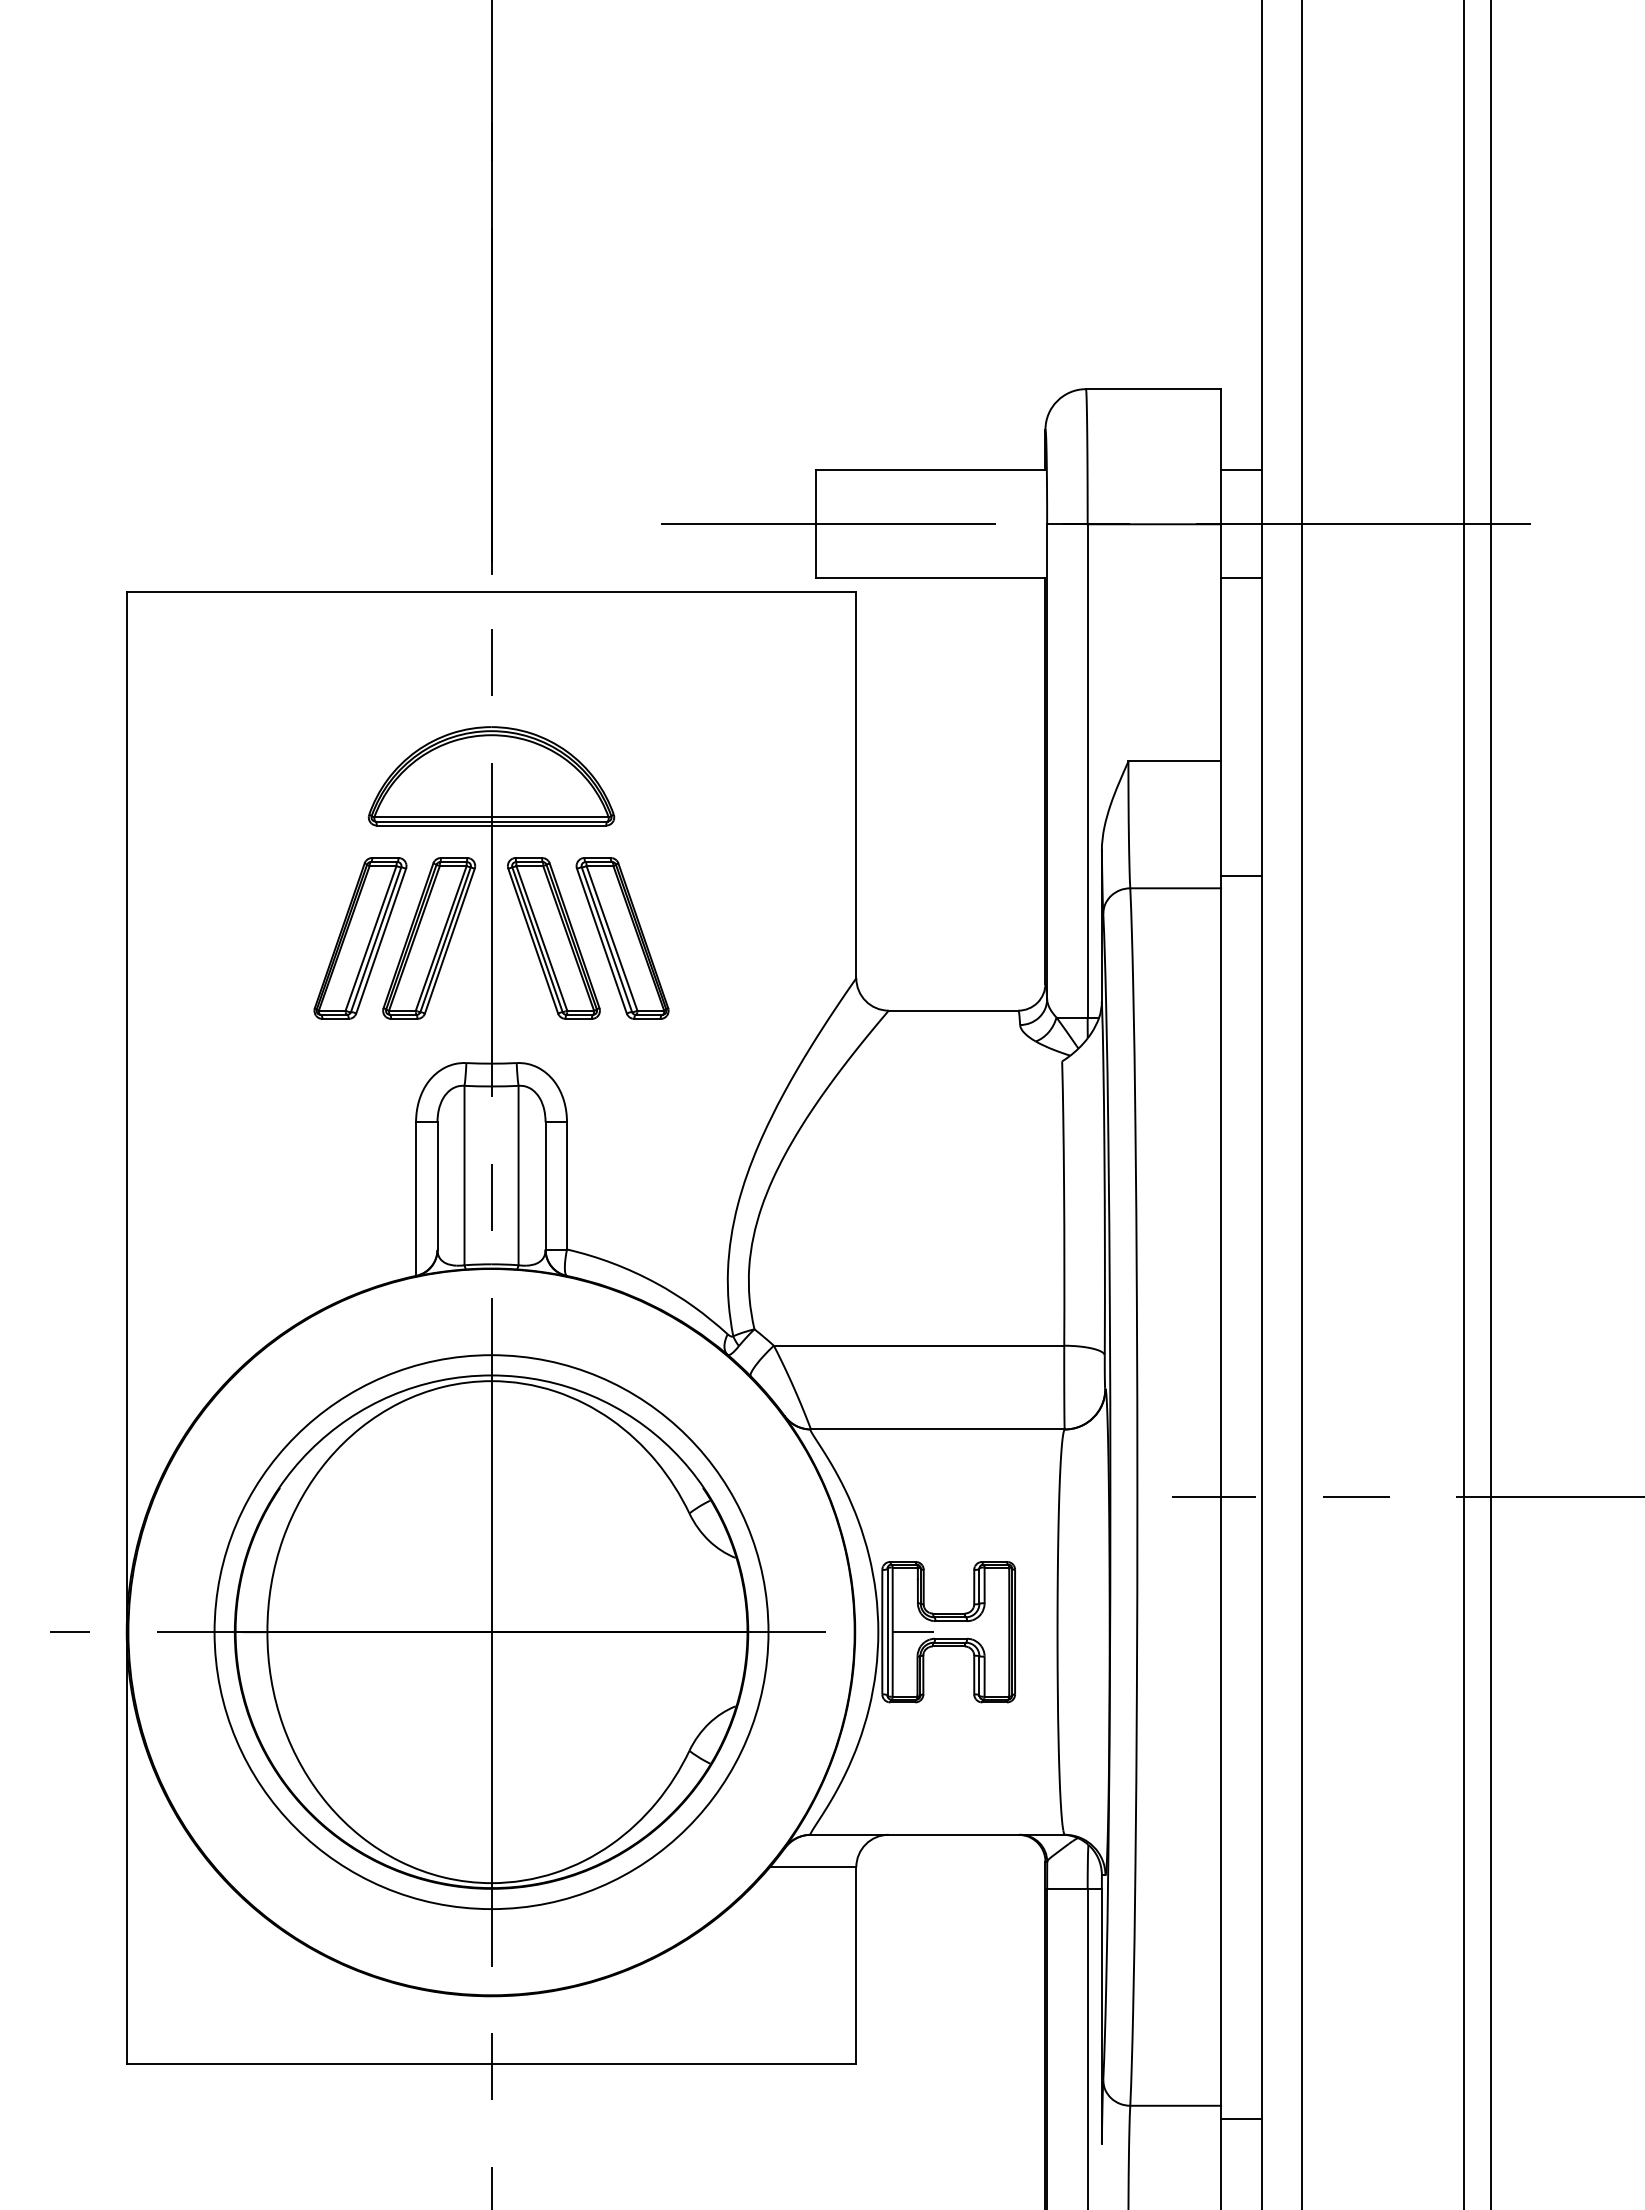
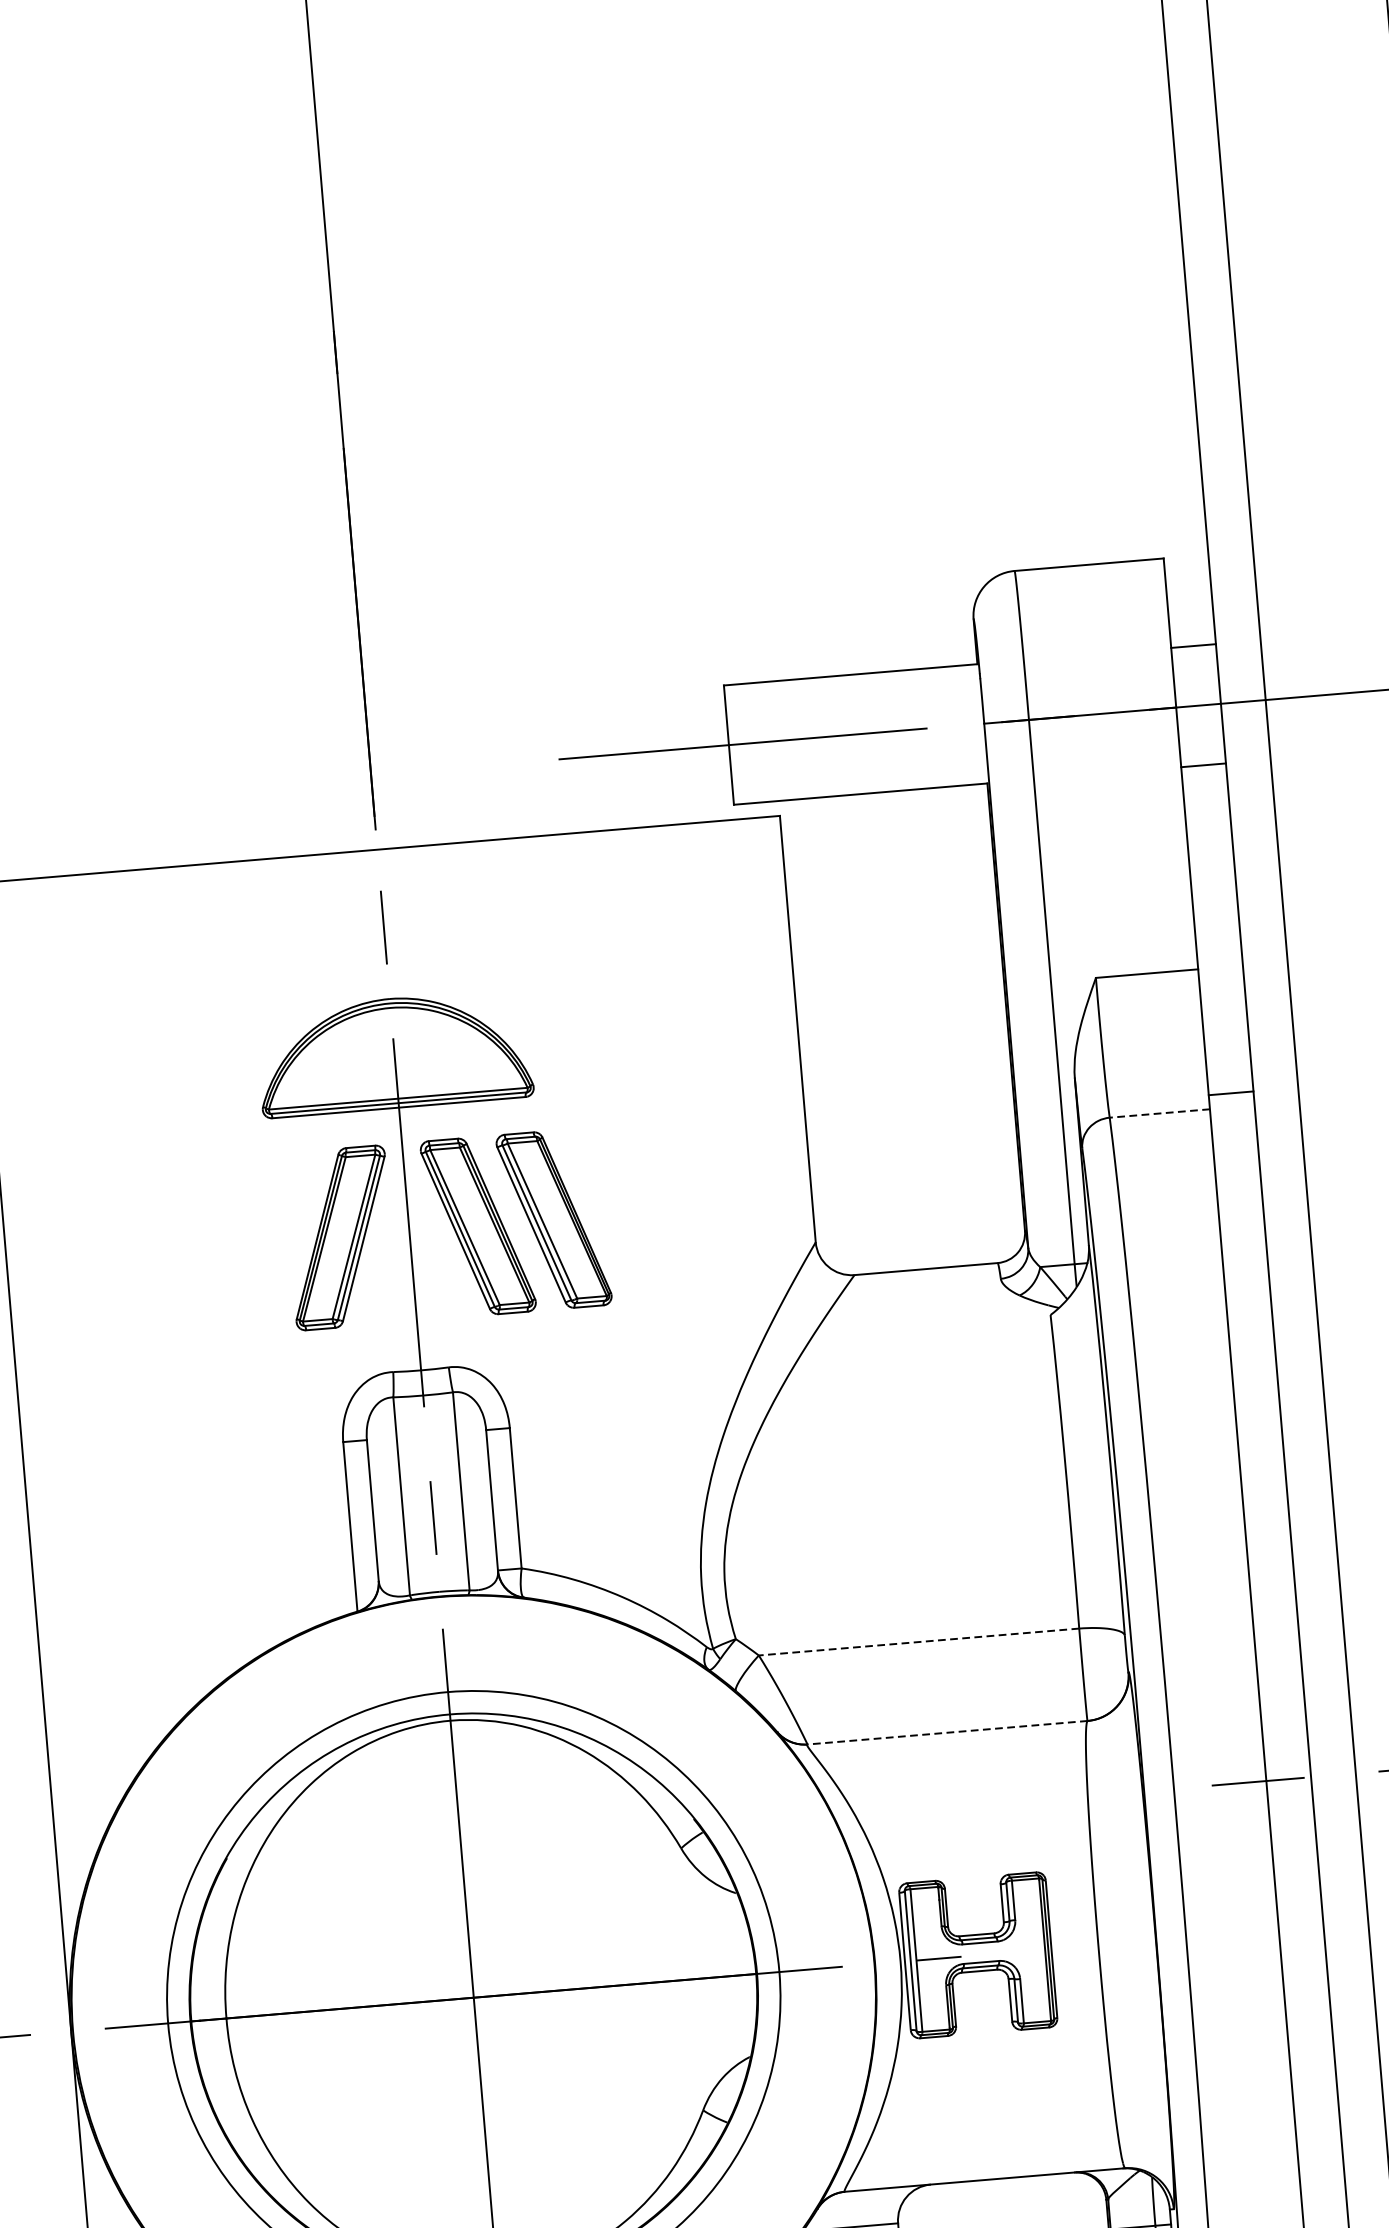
line: (1175, 888) -> (1159, 1113), solid -> dashed
part: (360, 938) -> (264, 1244), removed
line: (918, 1345) -> (918, 1641), solid -> dashed
line: (937, 1429) -> (947, 1732), solid -> dashed

